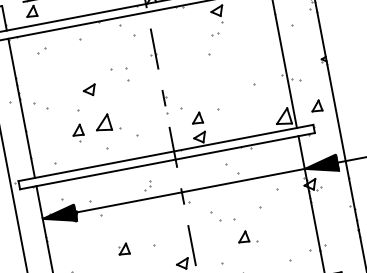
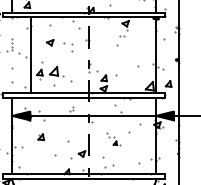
part: (90, 89) -> (50, 42), moved
line: (21, 108) -> (31, 55), moved
part: (235, 226) -> (113, 139), size x0.6
part: (122, 248) -> (40, 136), moved

